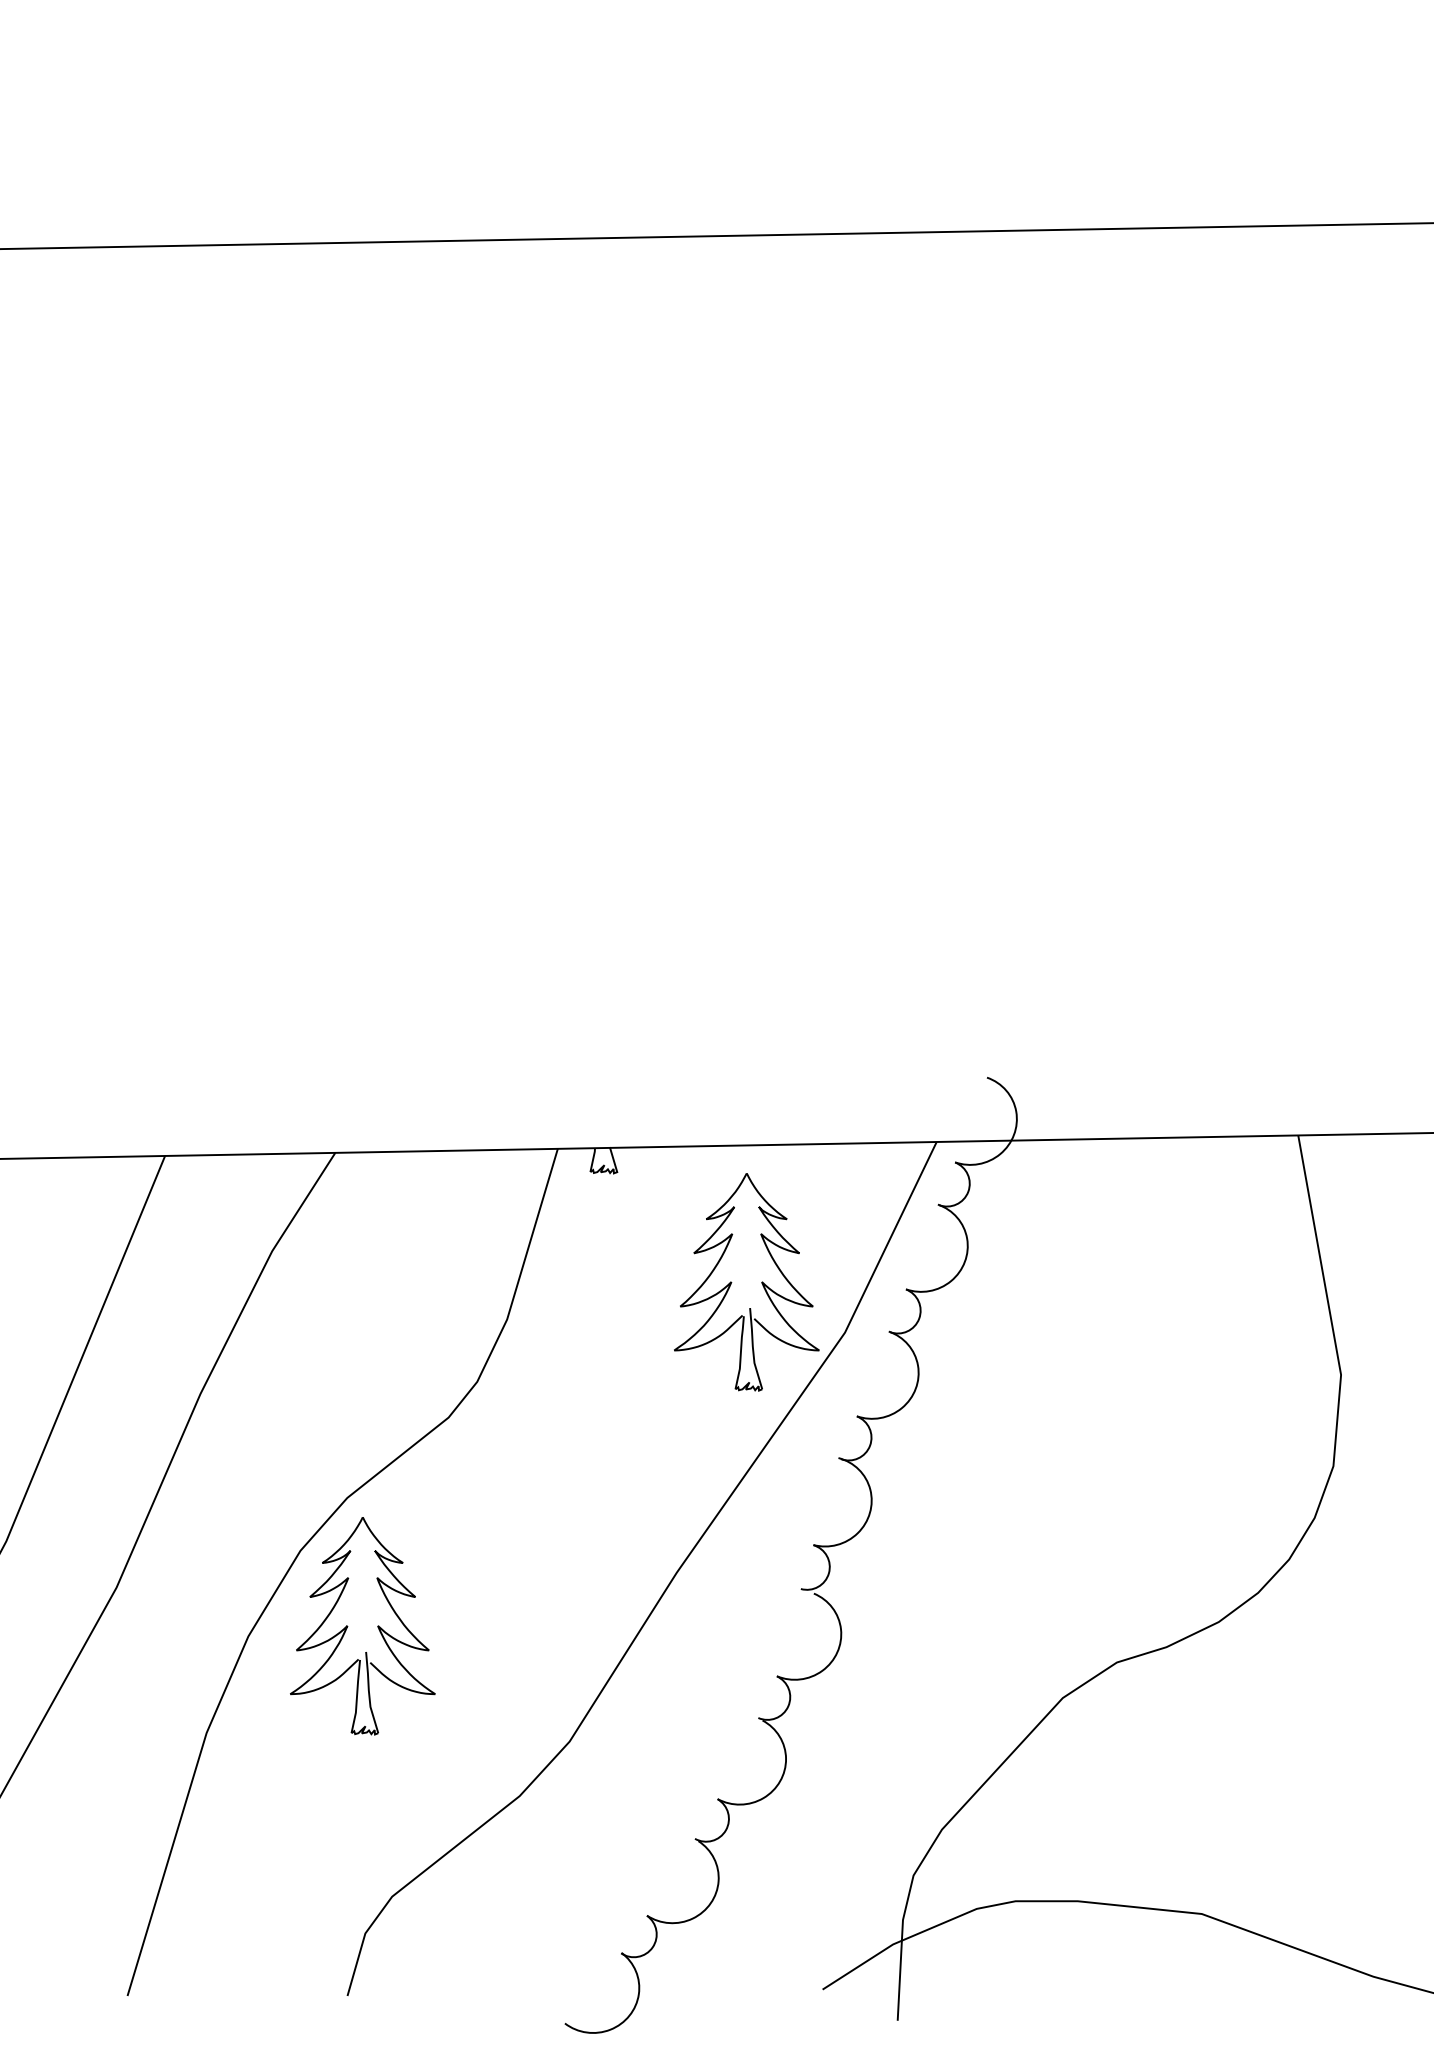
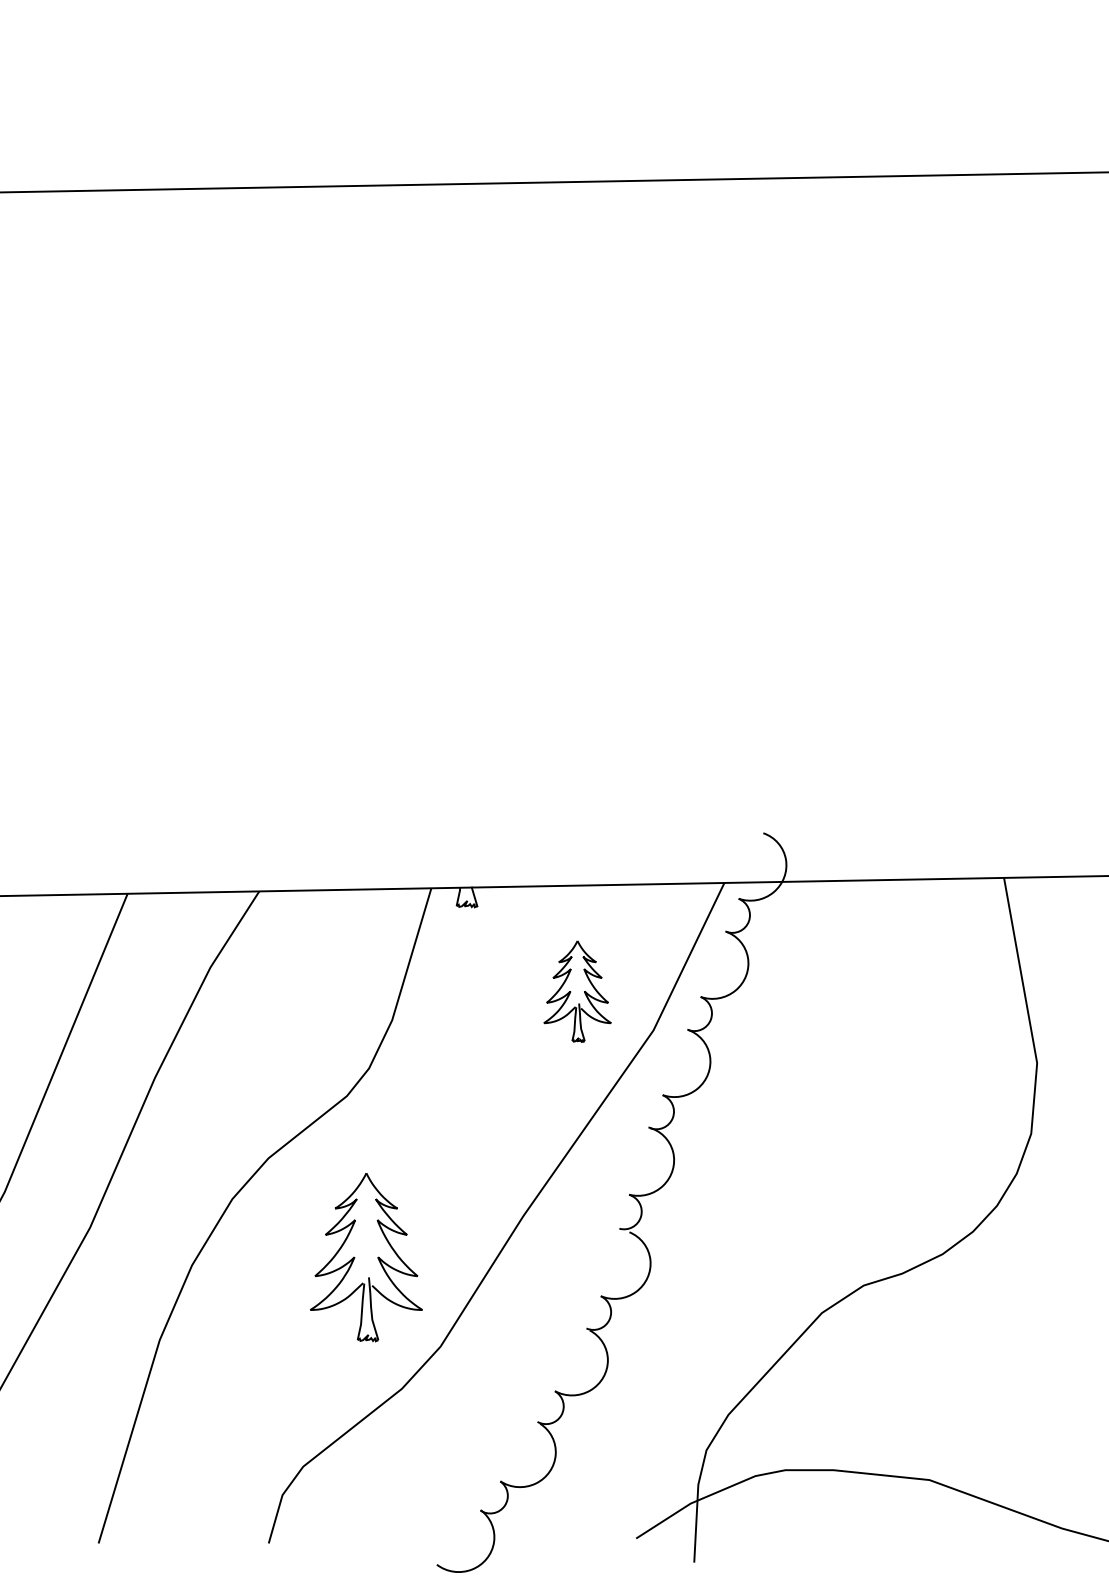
part: (746, 1282) -> (577, 991), size x0.6
part: (362, 1626) -> (366, 1257), moved

